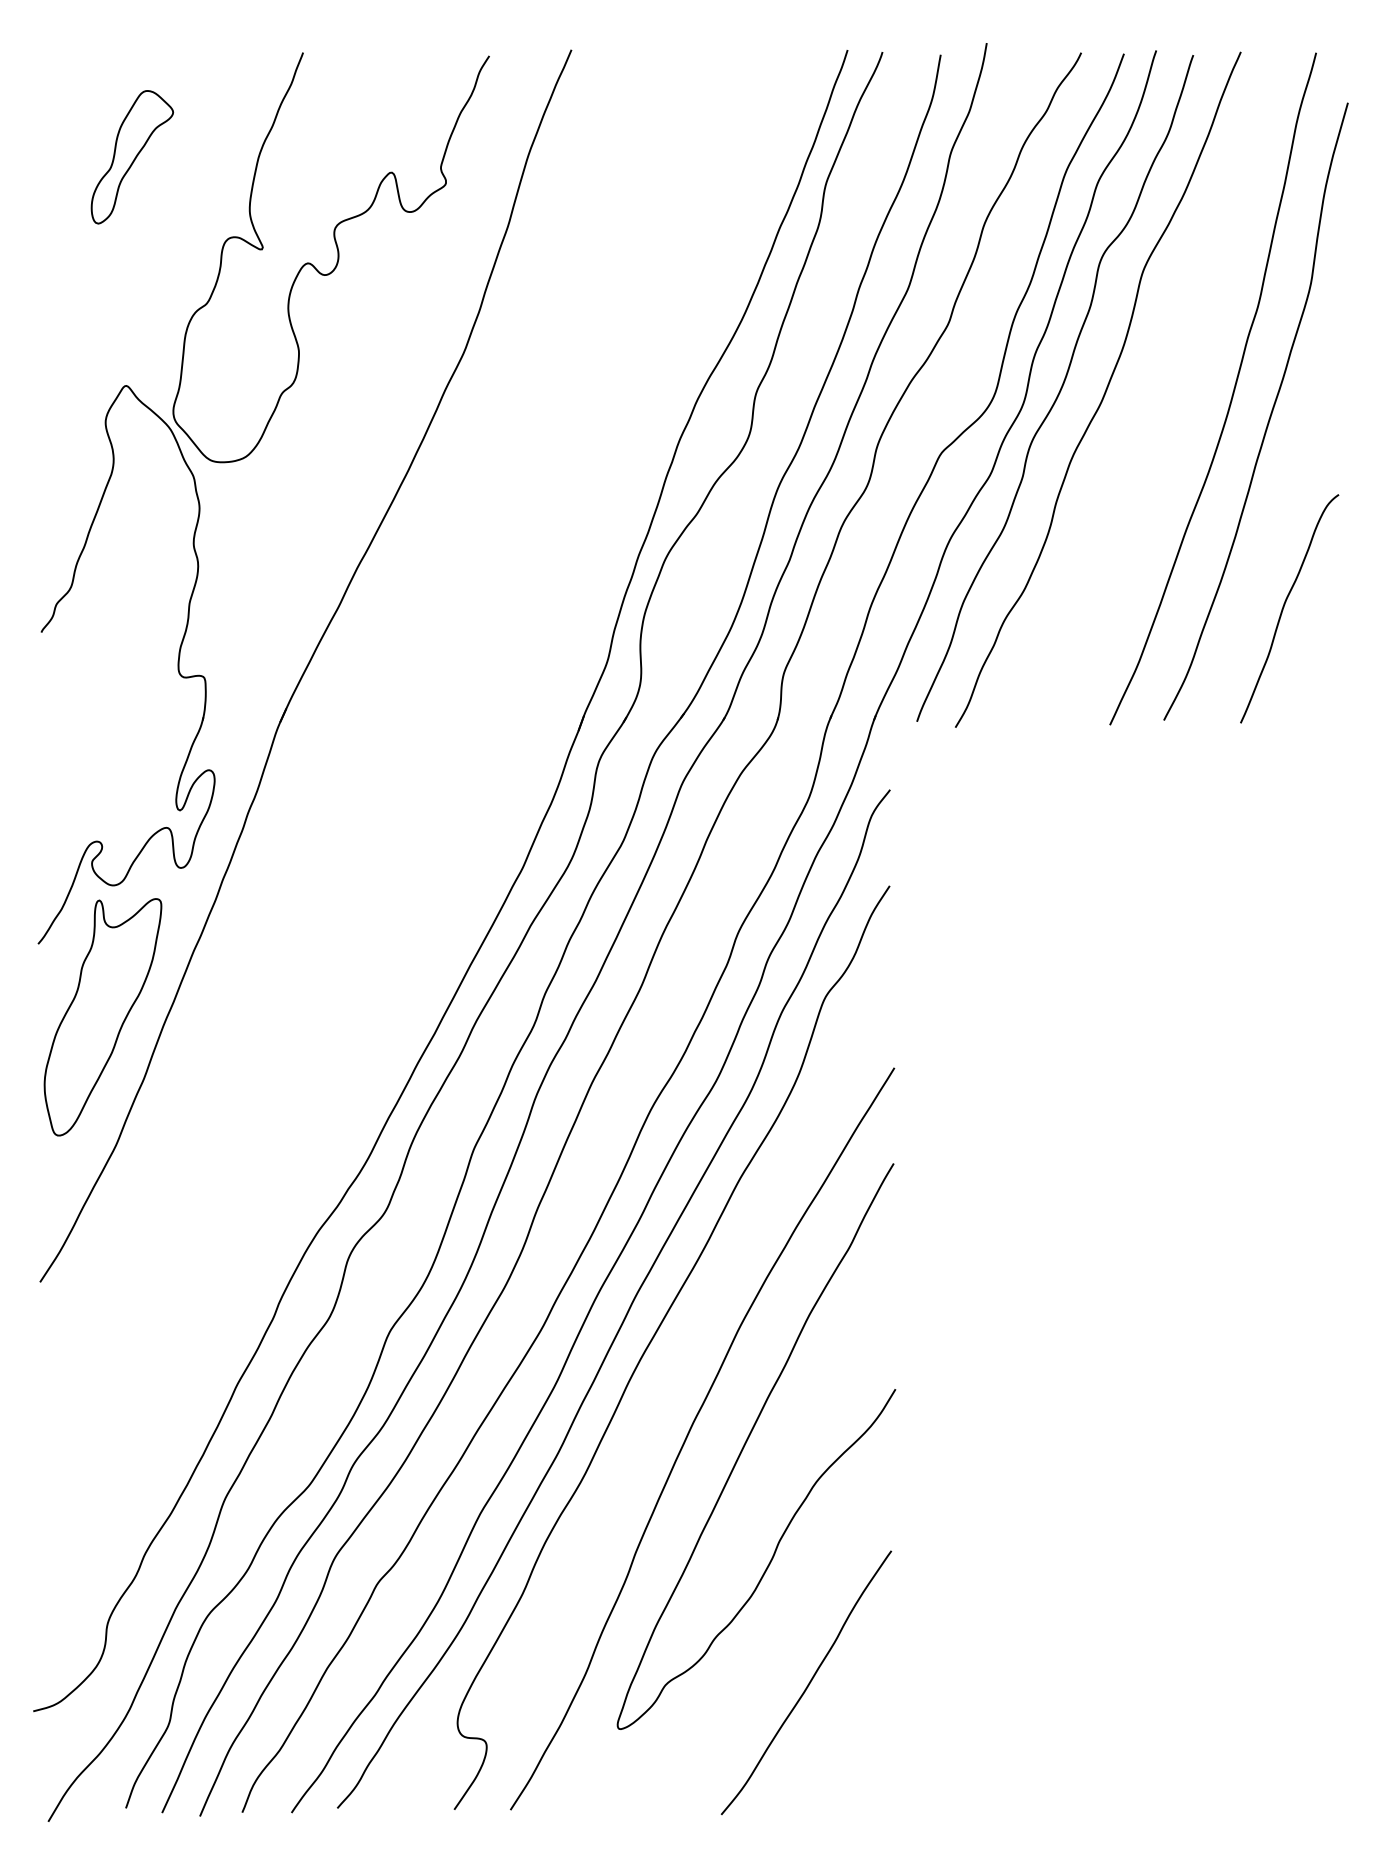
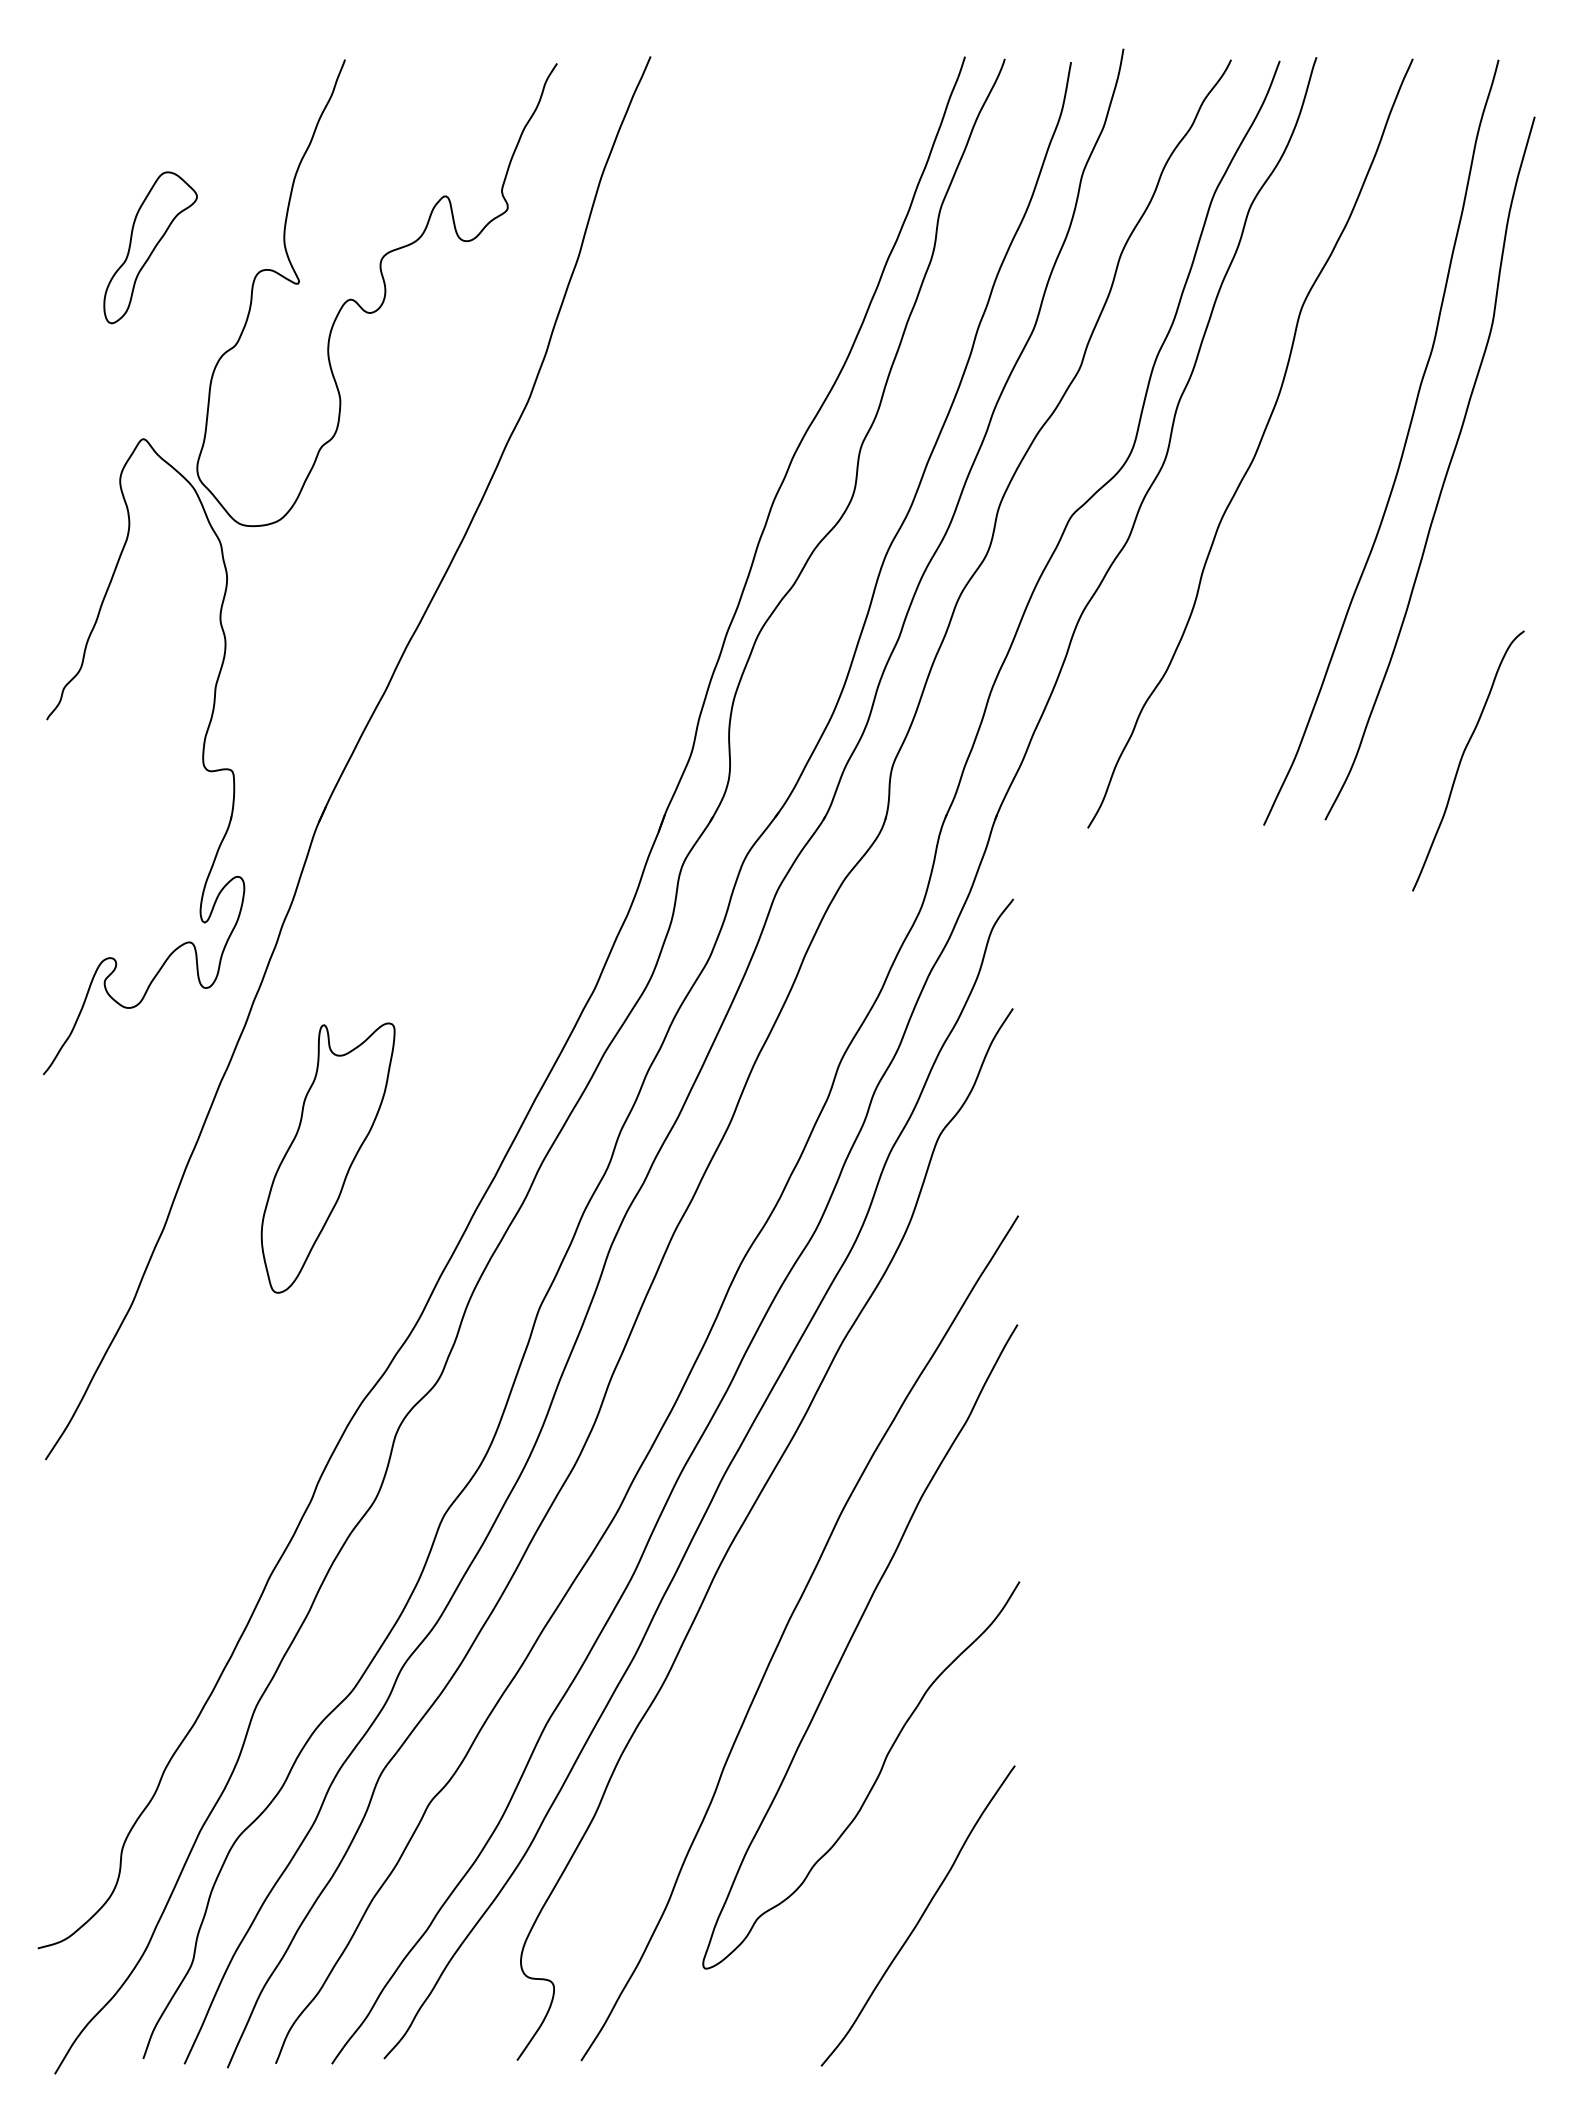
part: (132, 156) -> (150, 247), moved
curve: (1059, 389) -> (1206, 443), removed
curve: (1284, 607) -> (1462, 759), moved
part: (102, 1016) -> (327, 1157), moved

